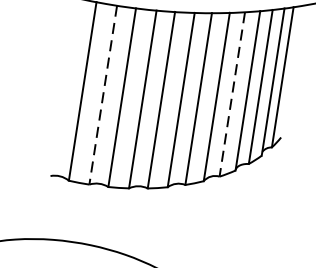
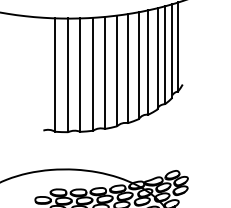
line: (103, 95) -> (68, 75), dashed -> solid
line: (232, 96) -> (148, 63), dashed -> solid

